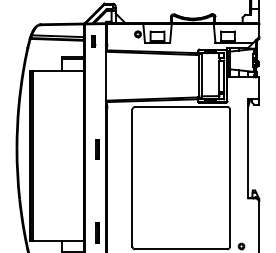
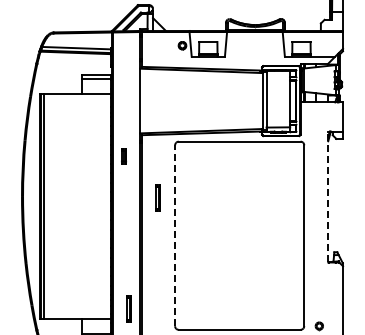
part: (93, 41) -> (123, 156), moved
line: (248, 148) -> (328, 196), solid -> dashed
part: (97, 149) -> (157, 197), moved
line: (132, 177) -> (175, 235), solid -> dashed

